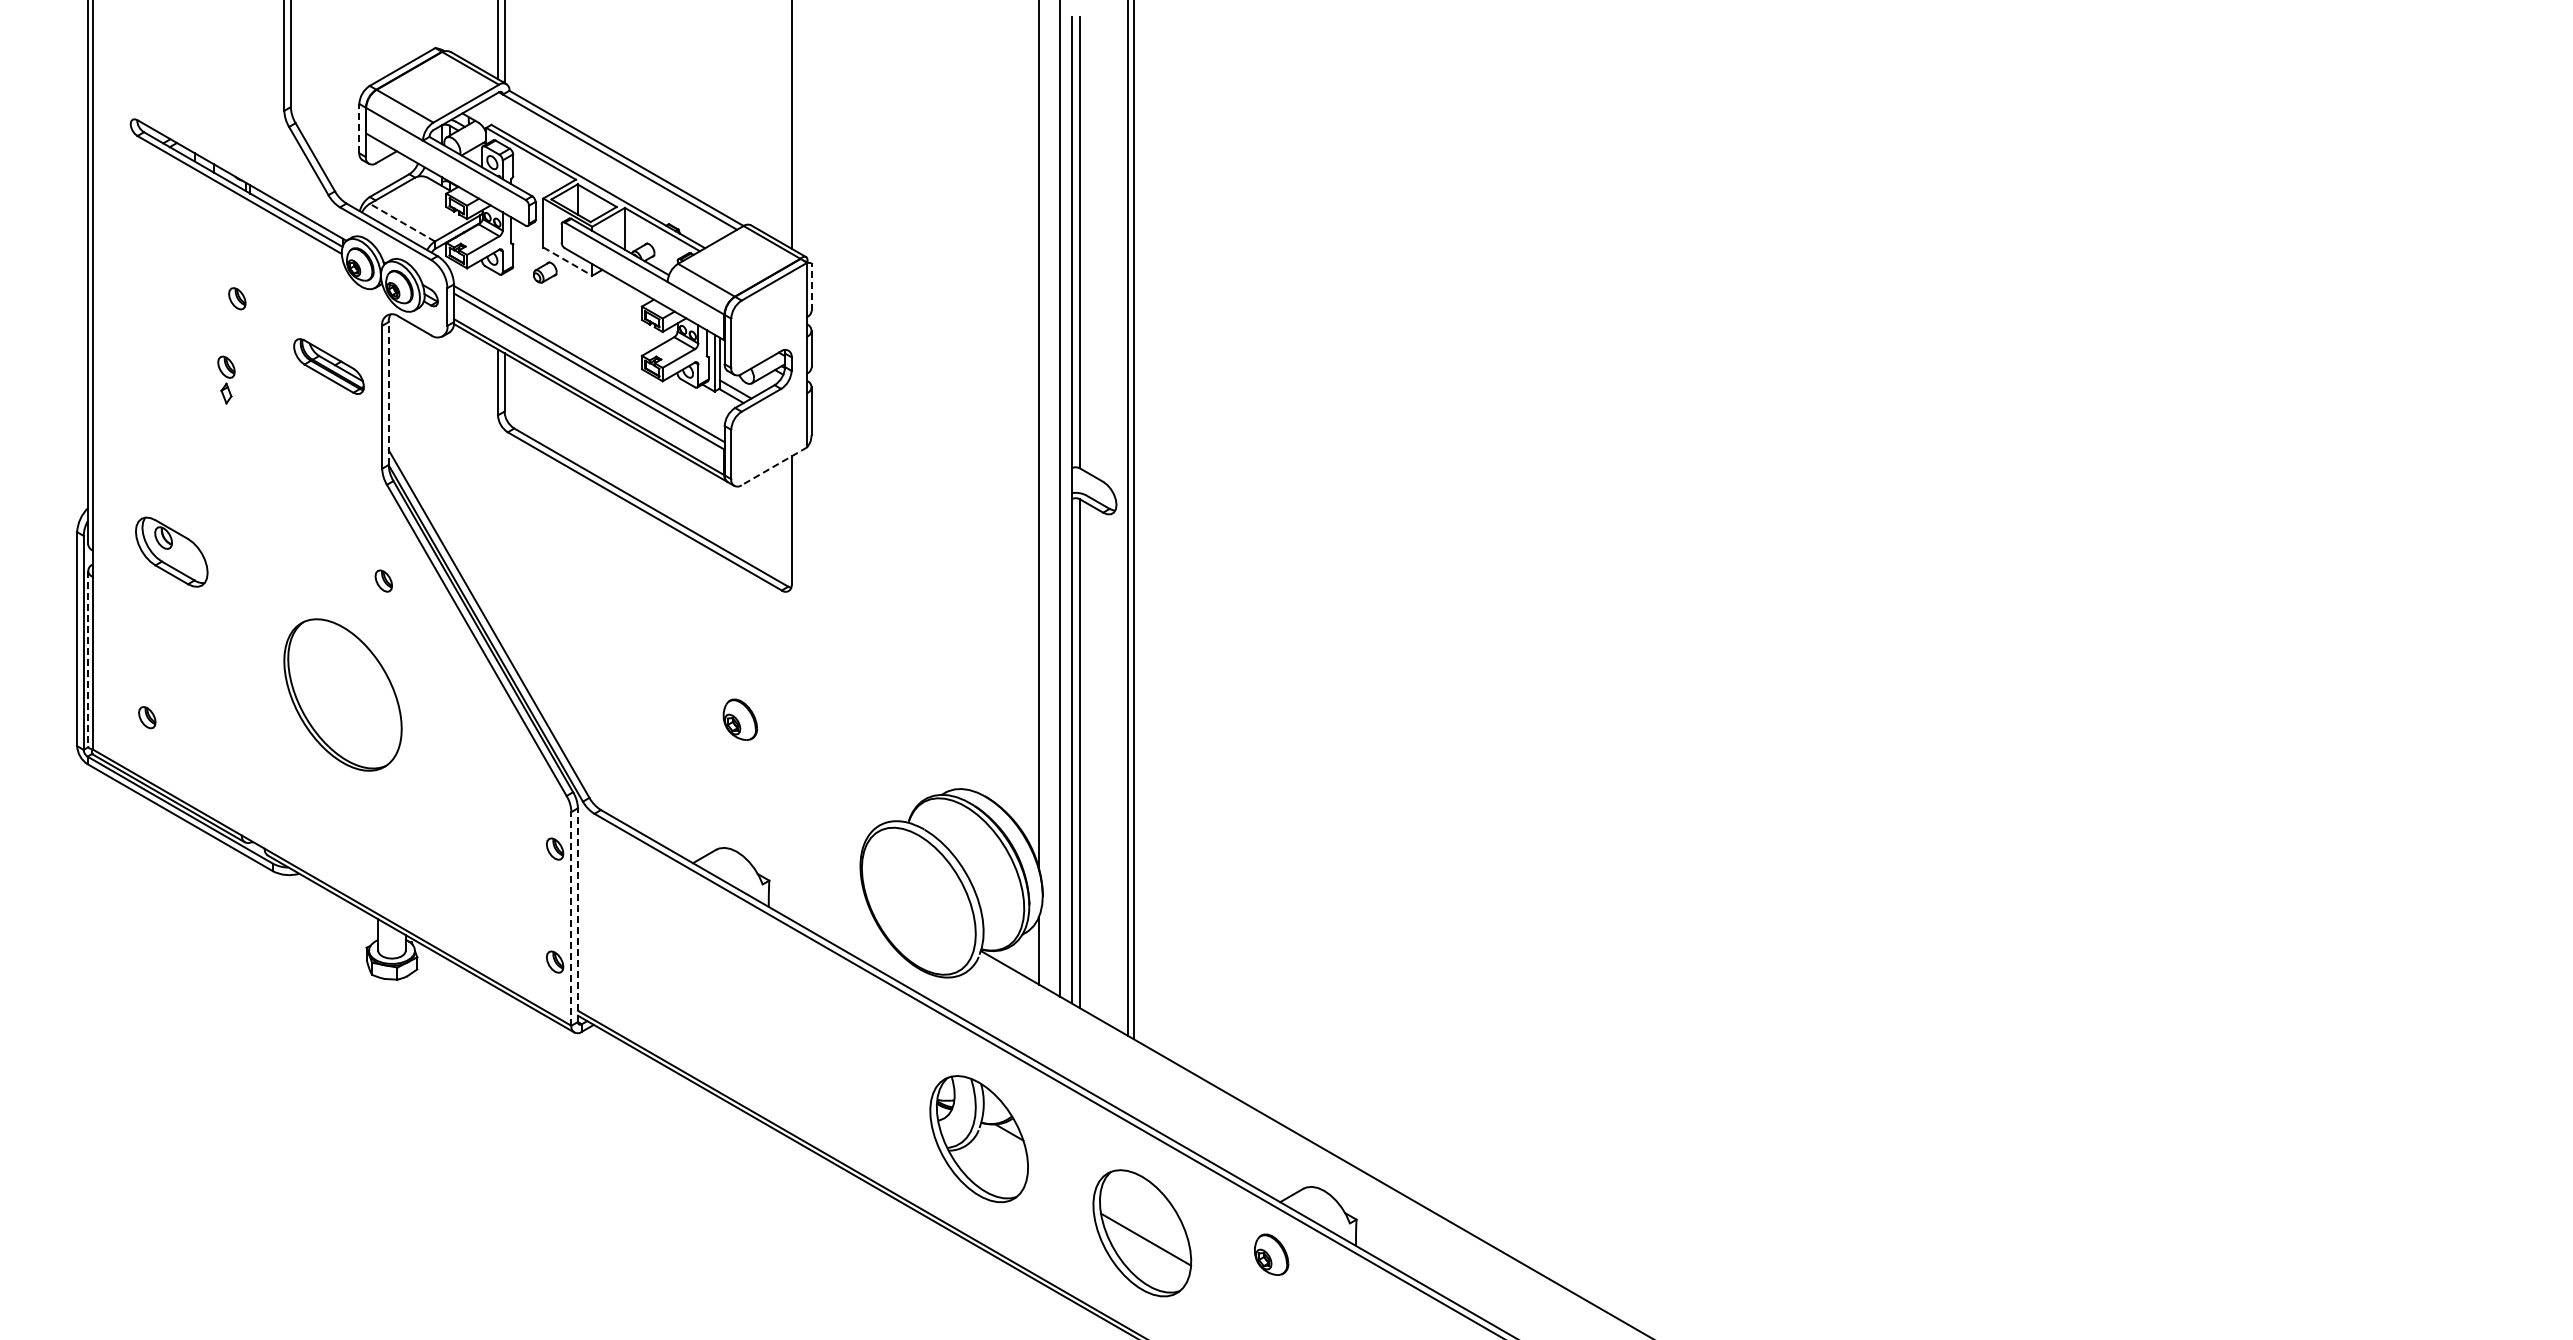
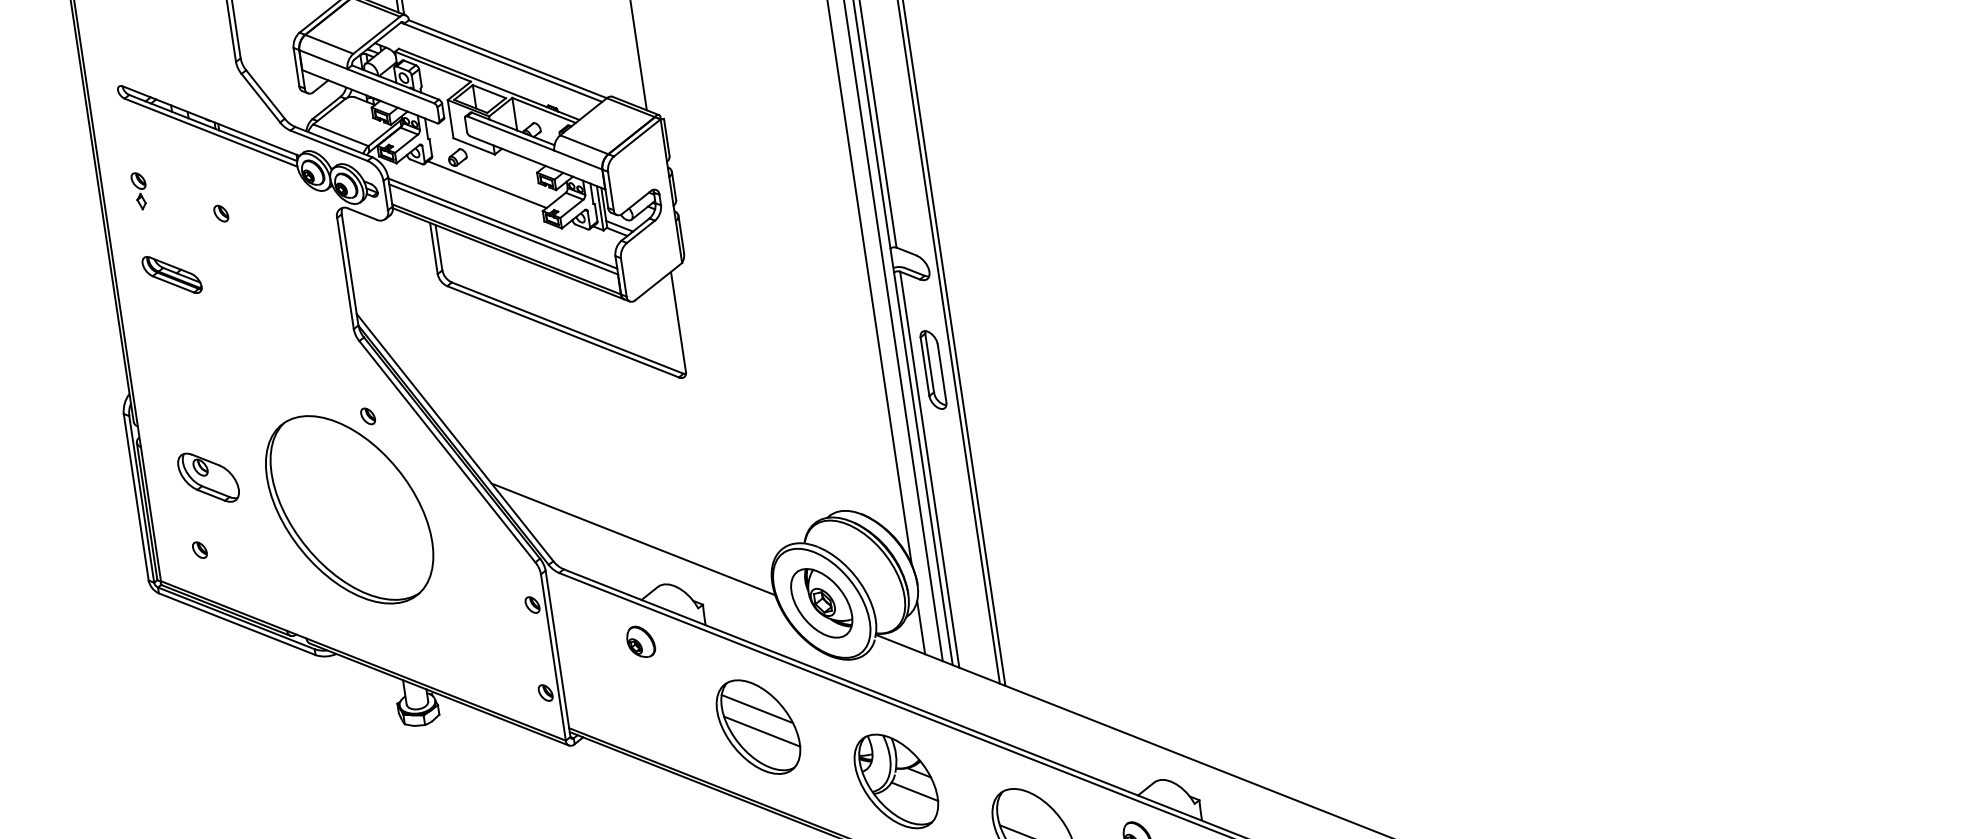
line: (359, 128) -> (296, 66), dashed -> solid
line: (402, 222) -> (340, 135), dashed -> solid
line: (568, 261) -> (474, 146), dashed -> solid
line: (811, 286) -> (666, 137), dashed -> solid
line: (576, 311) -> (486, 184), added
part: (328, 366) -> (171, 275), moved
part: (226, 379) -> (139, 190), moved
line: (388, 393) -> (349, 269), dashed -> solid
line: (774, 466) -> (658, 281), dashed -> solid
part: (171, 551) -> (208, 477), moved
part: (1103, 628) -> (933, 369), added
line: (88, 658) -> (147, 510), dashed -> solid
part: (342, 694) -> (349, 509), size x1.67
part: (740, 719) -> (641, 641), moved
line: (694, 785) -> (633, 539), added
part: (918, 901) -> (821, 603), added
line: (577, 915) -> (557, 654), dashed -> solid
line: (571, 918) -> (553, 657), dashed -> solid
part: (815, 1044) -> (757, 726), added
line: (1000, 1155) -> (914, 791), added

